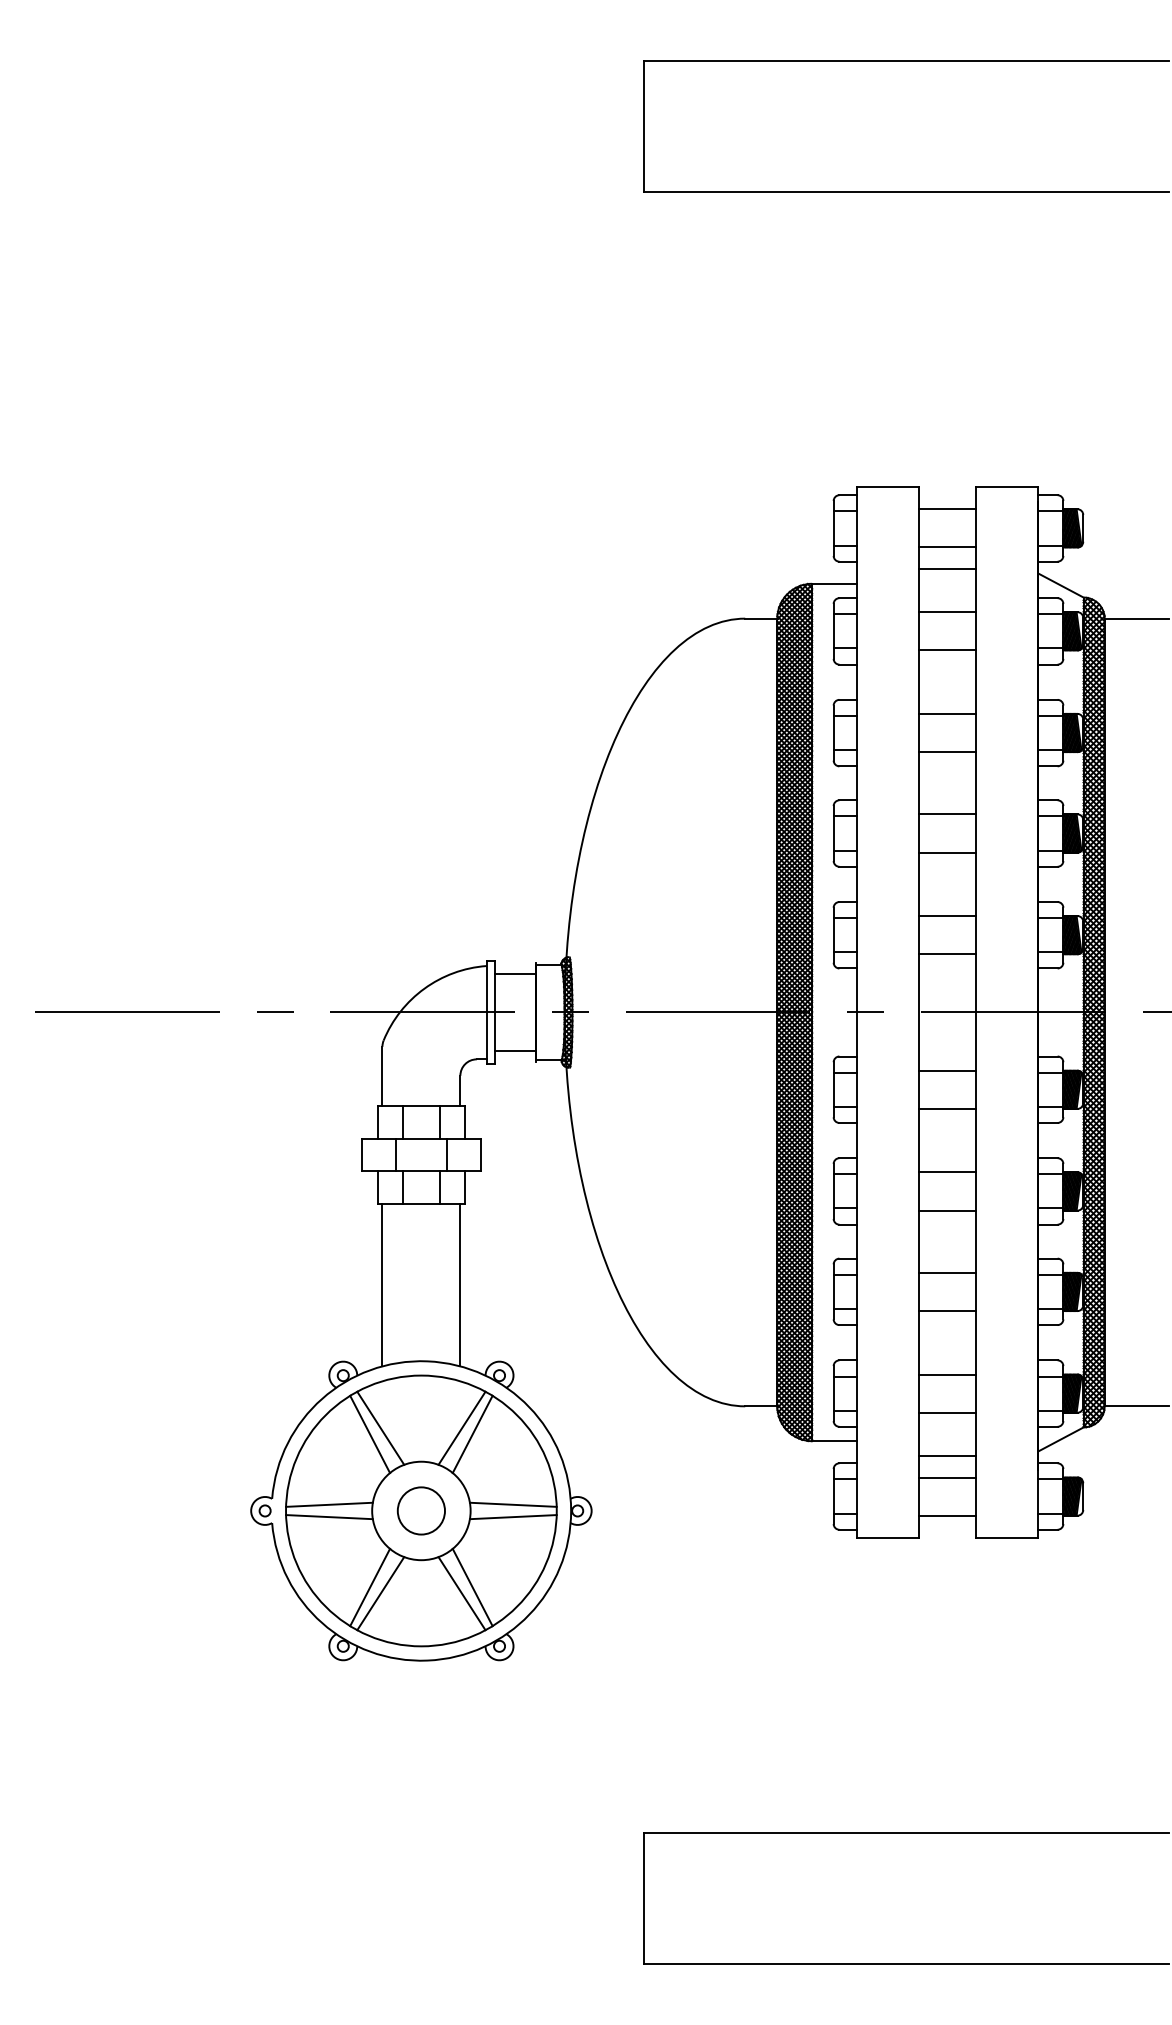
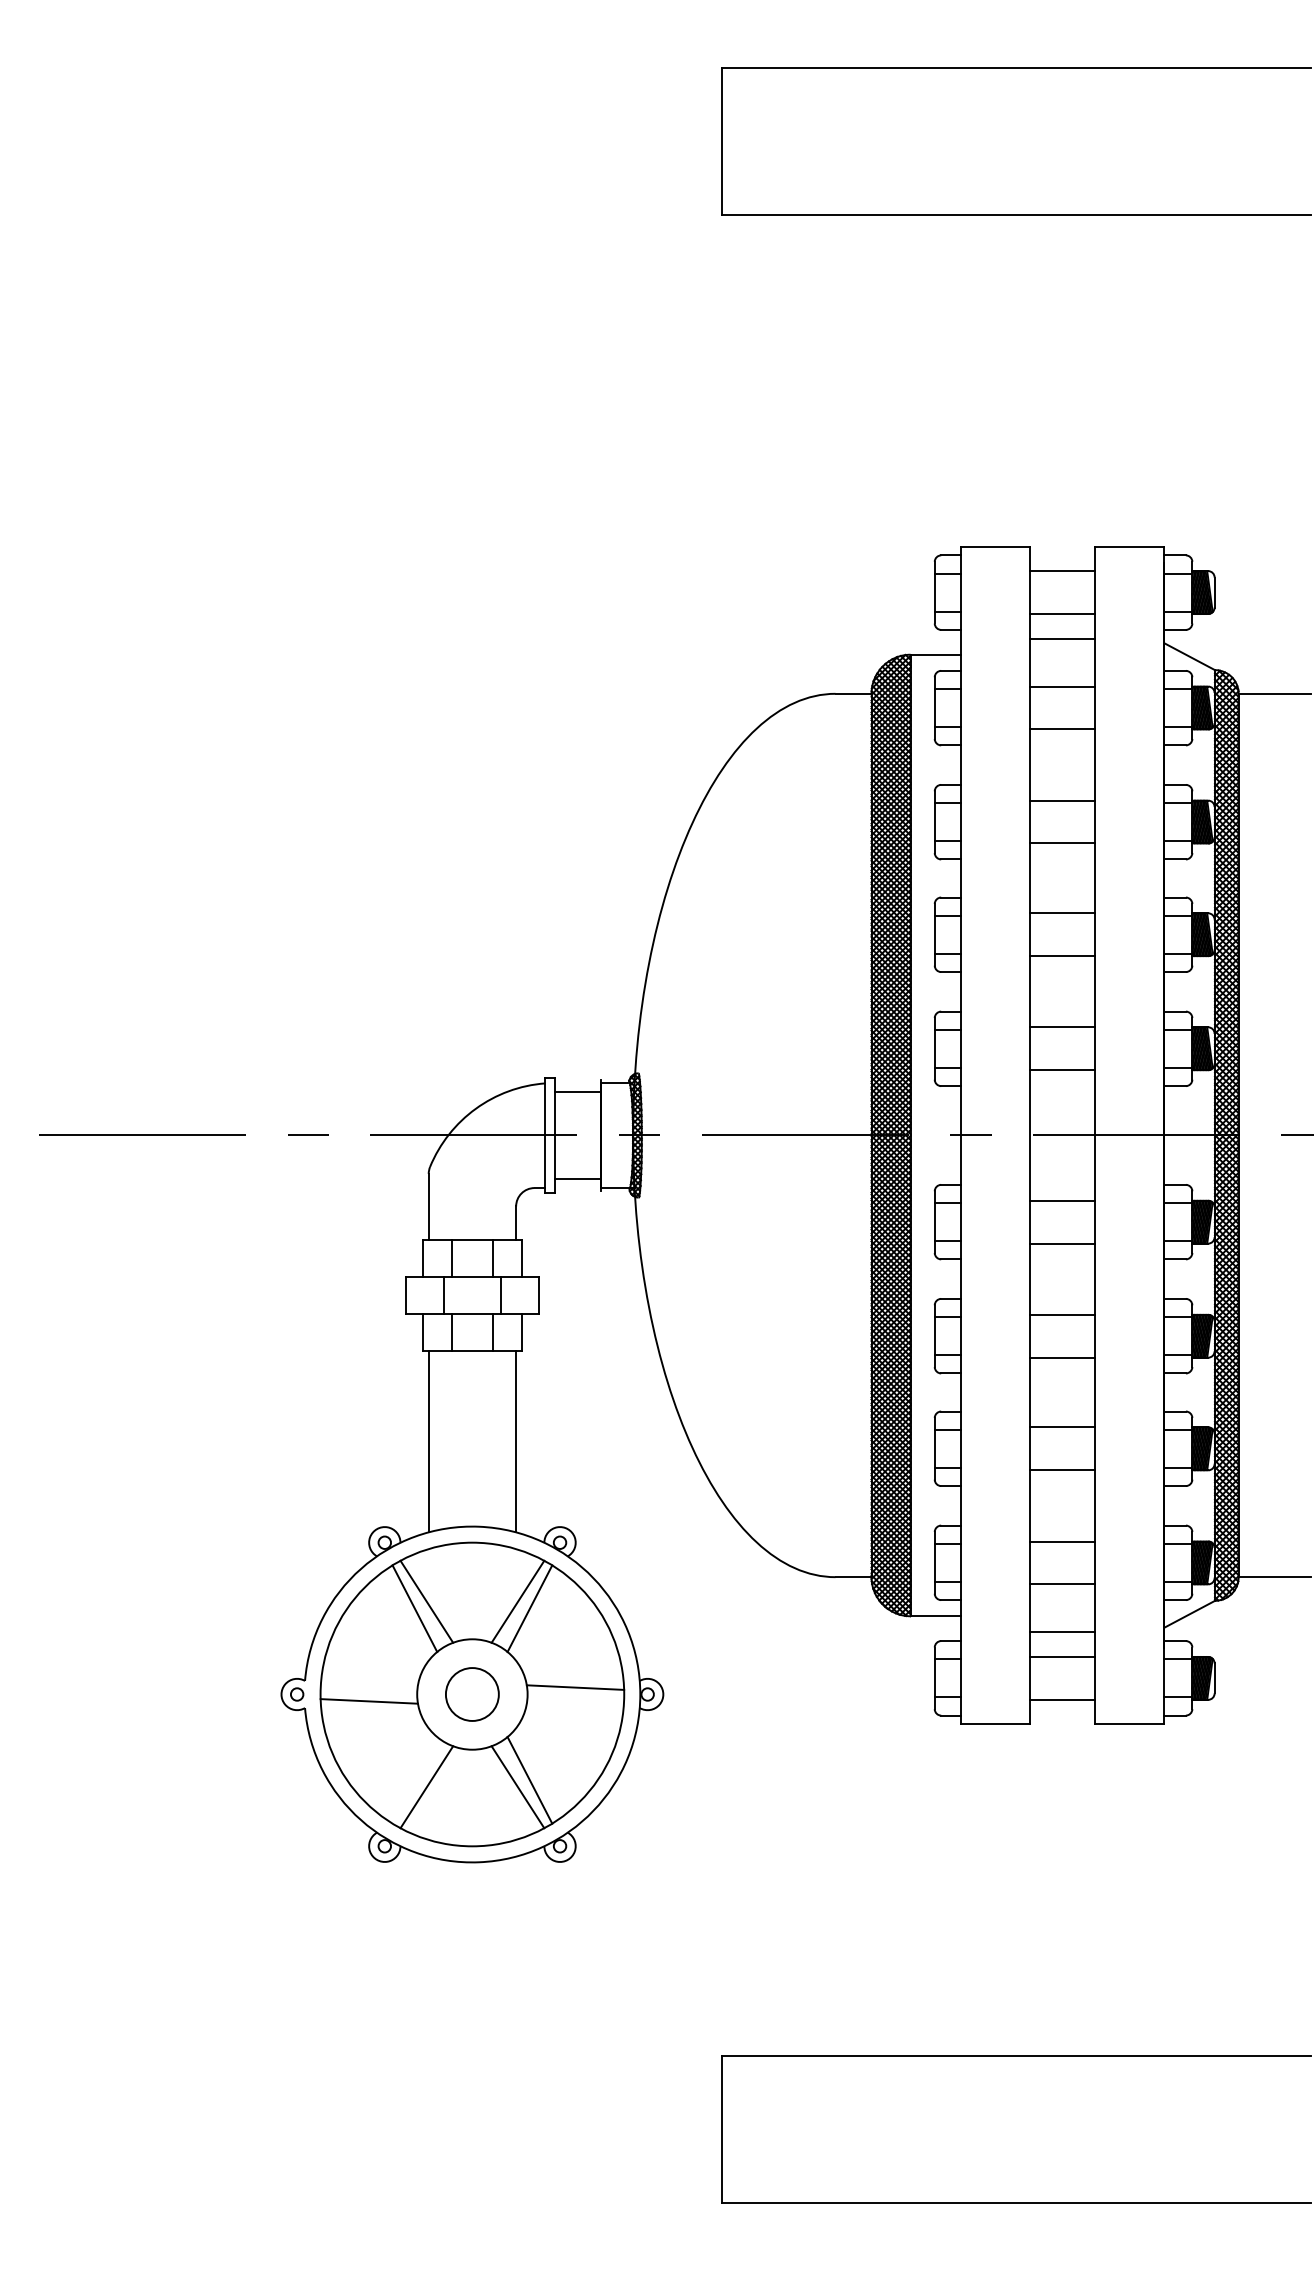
line: (328, 1504) -> (368, 1687), removed
line: (513, 1517) -> (575, 1701), removed
line: (369, 1587) -> (414, 1780), removed

